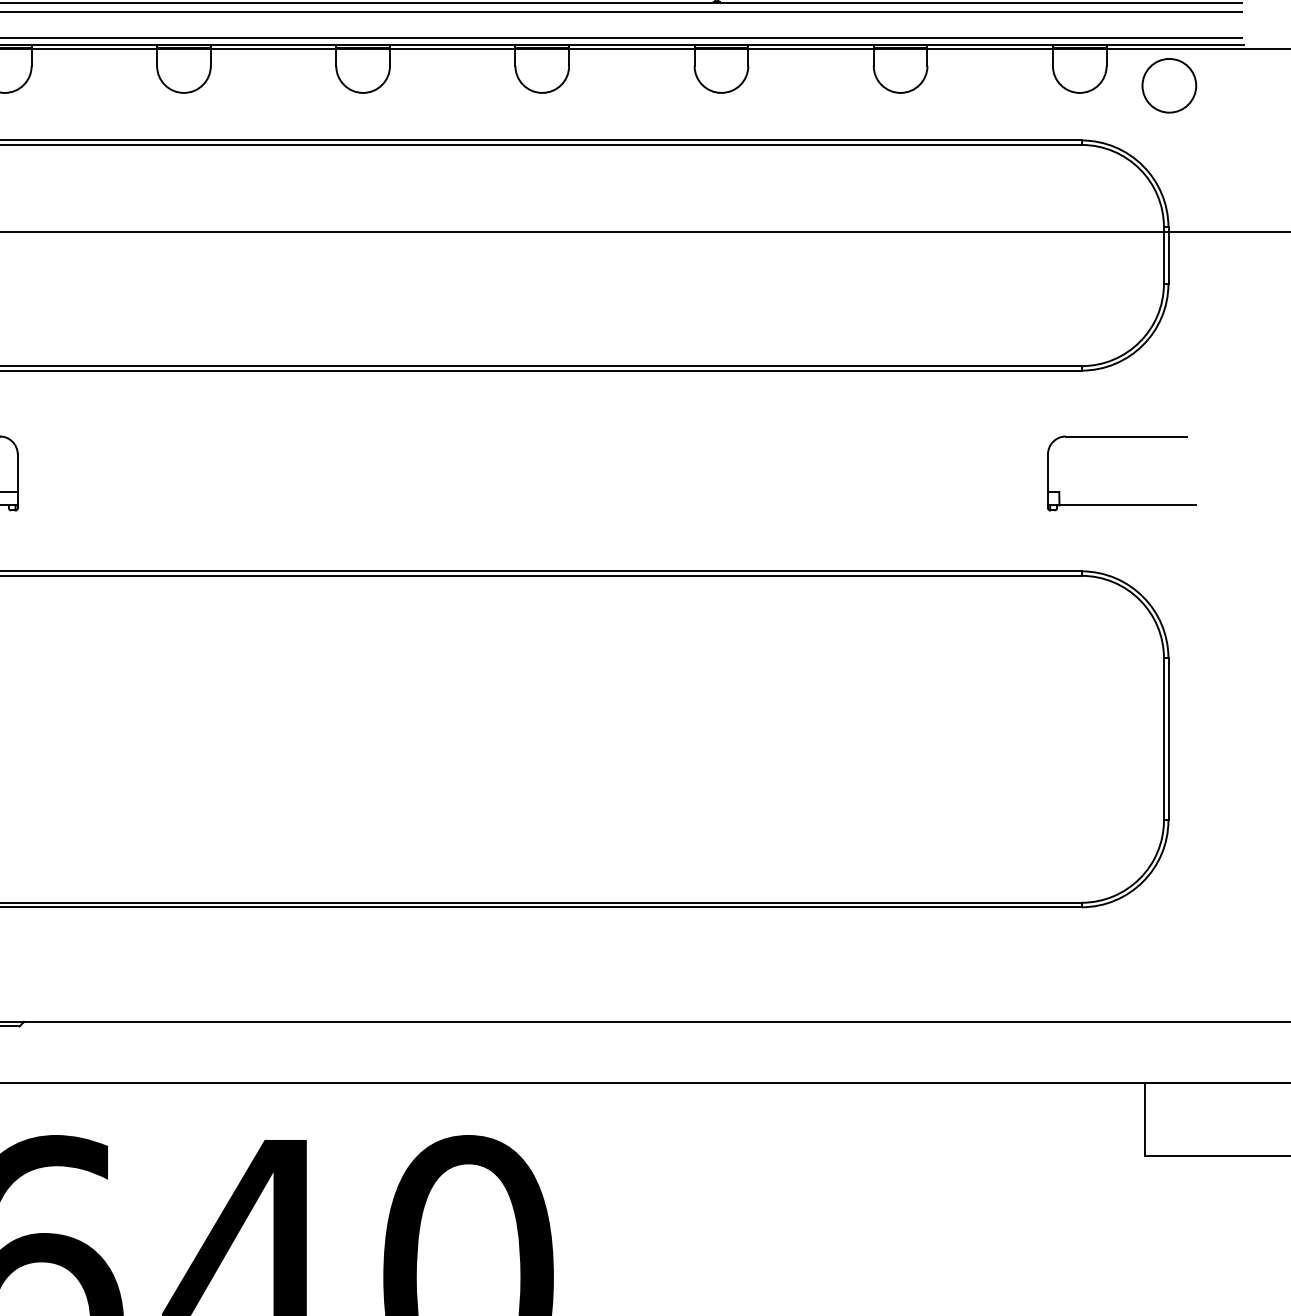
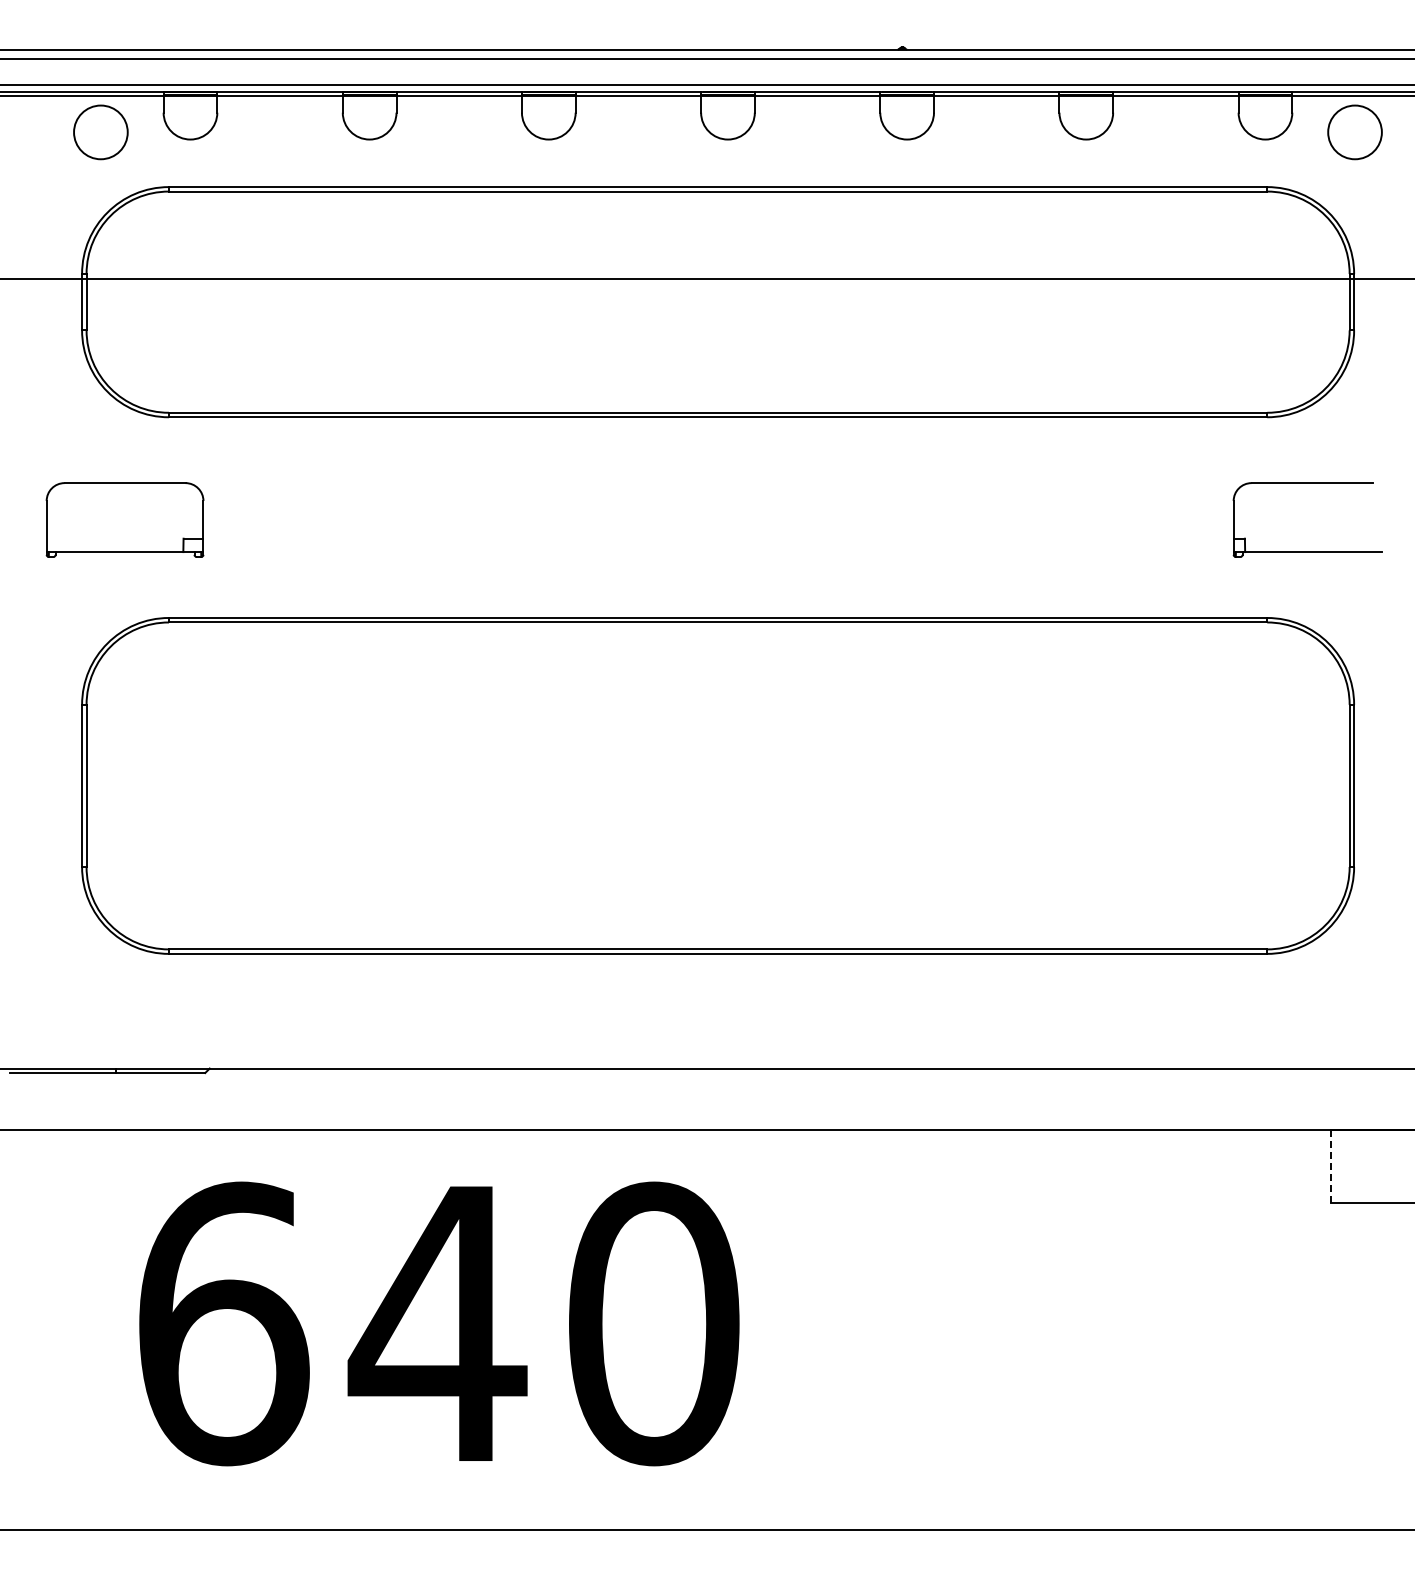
line: (1144, 1119) -> (1330, 1166), solid -> dashed

